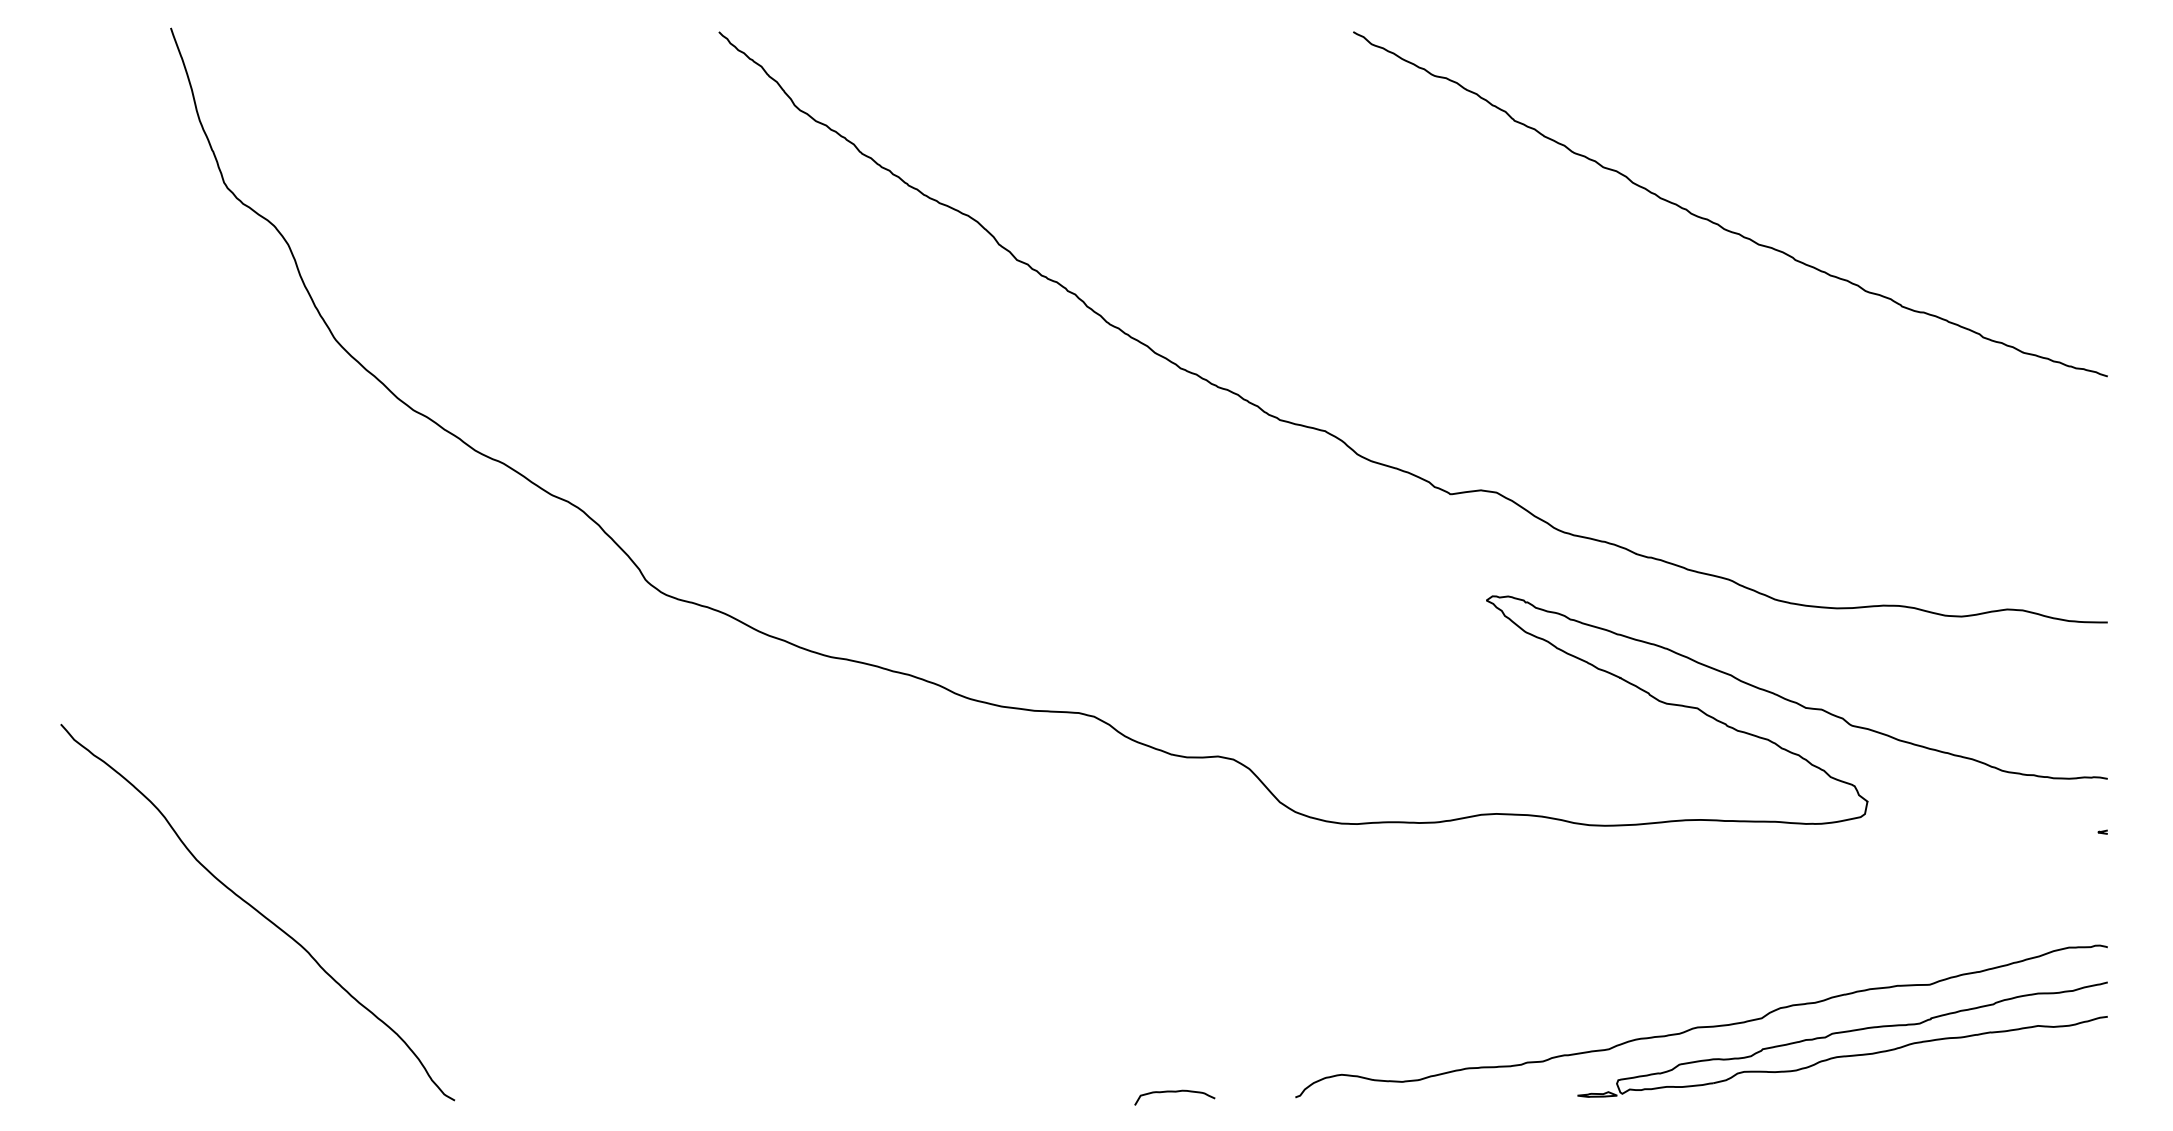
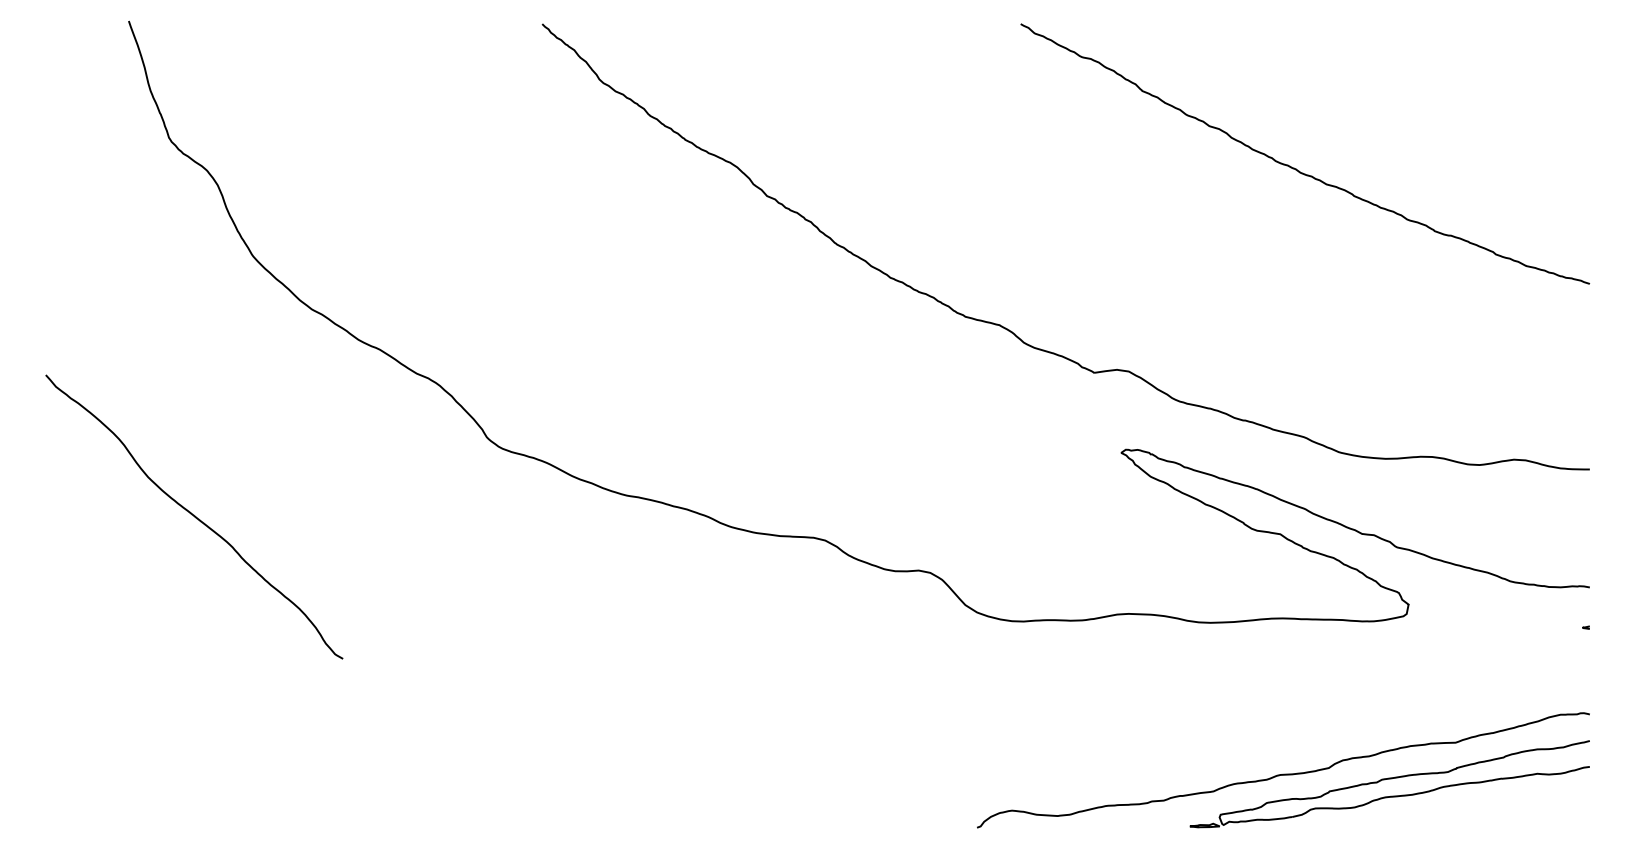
curve: (257, 912) -> (194, 517), moved
curve: (1174, 1092) -> (885, 824), removed

